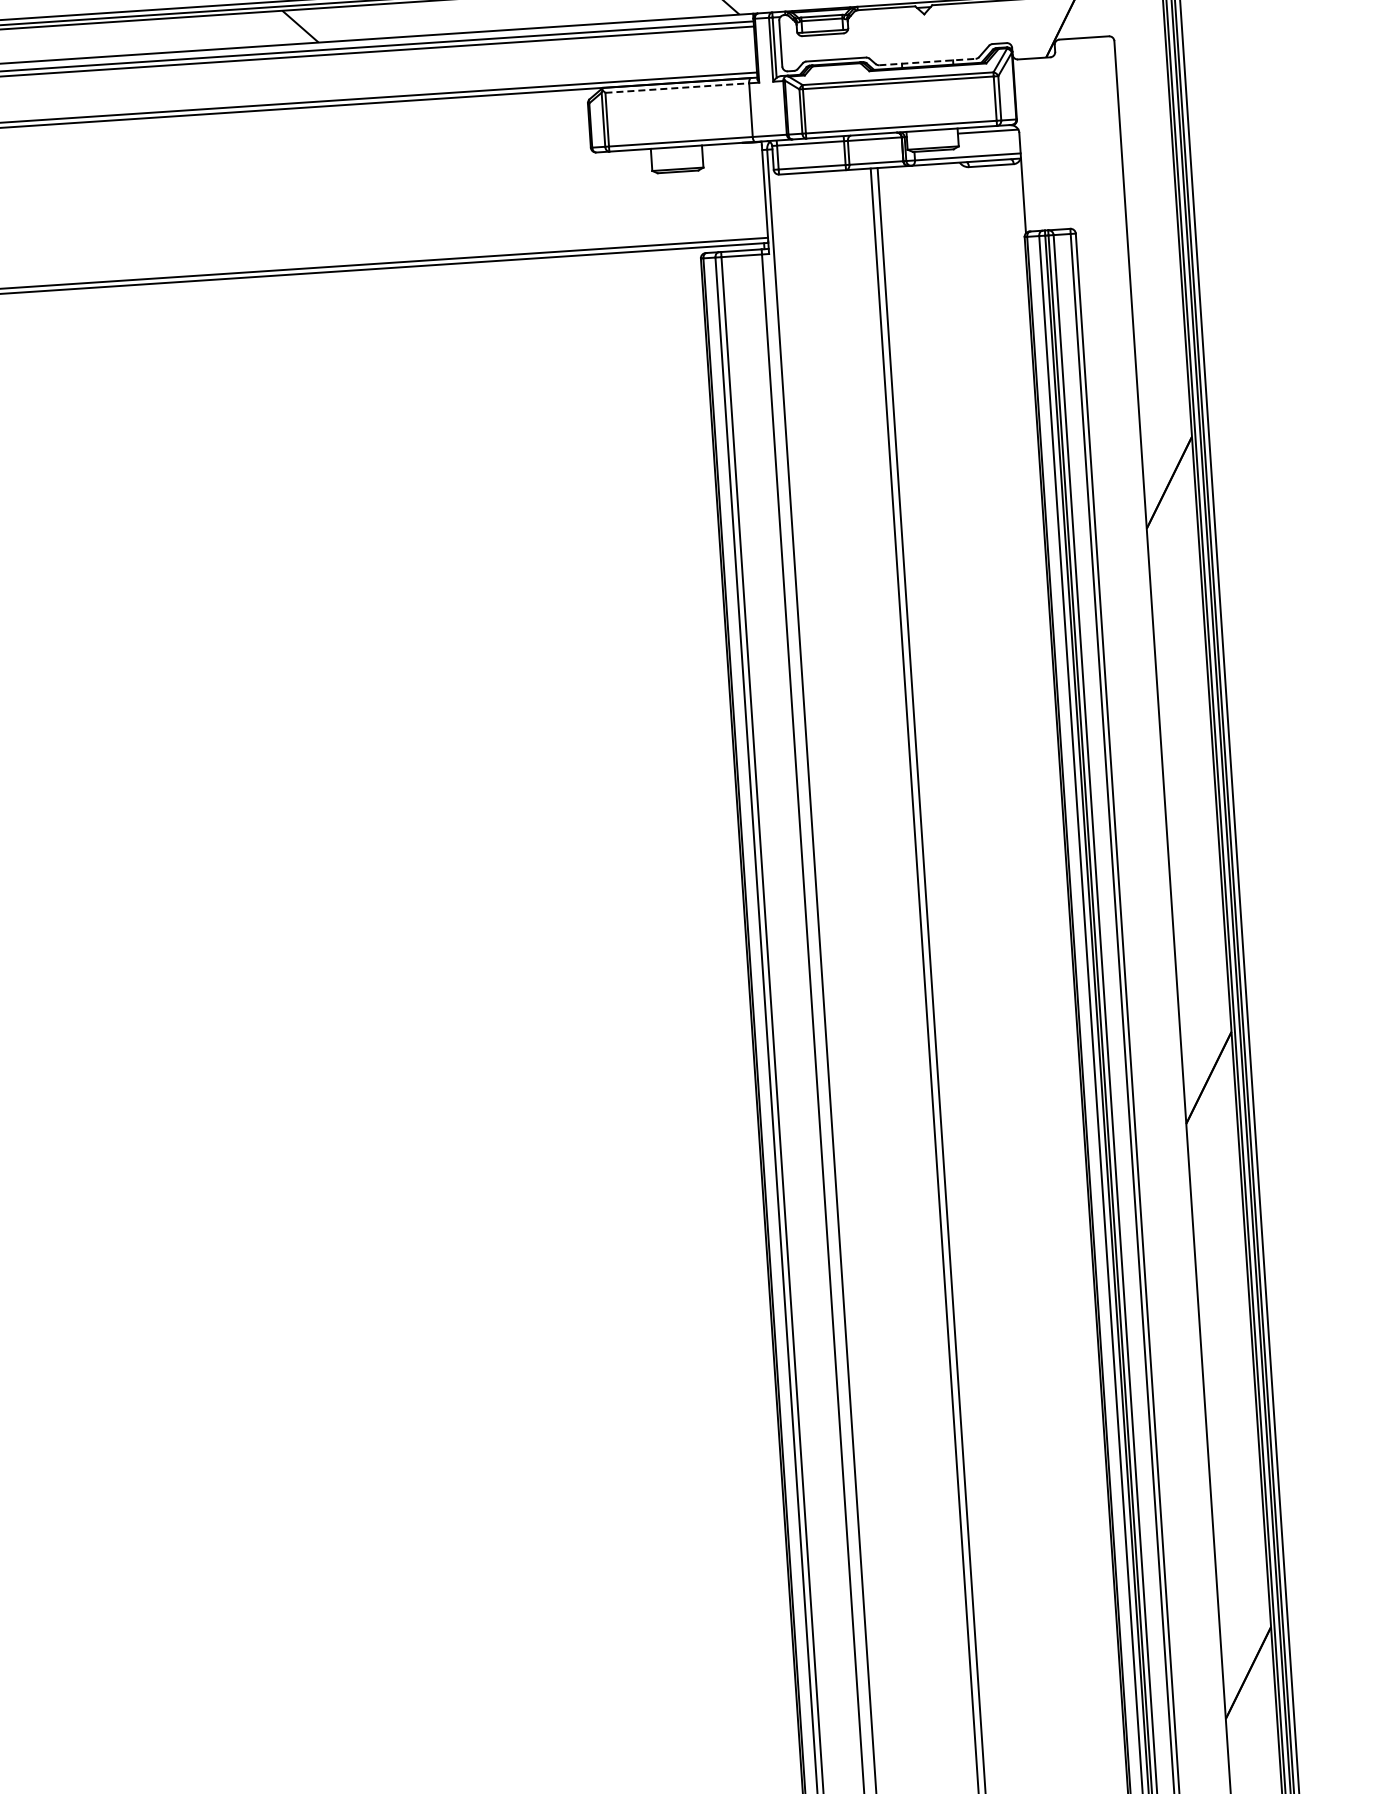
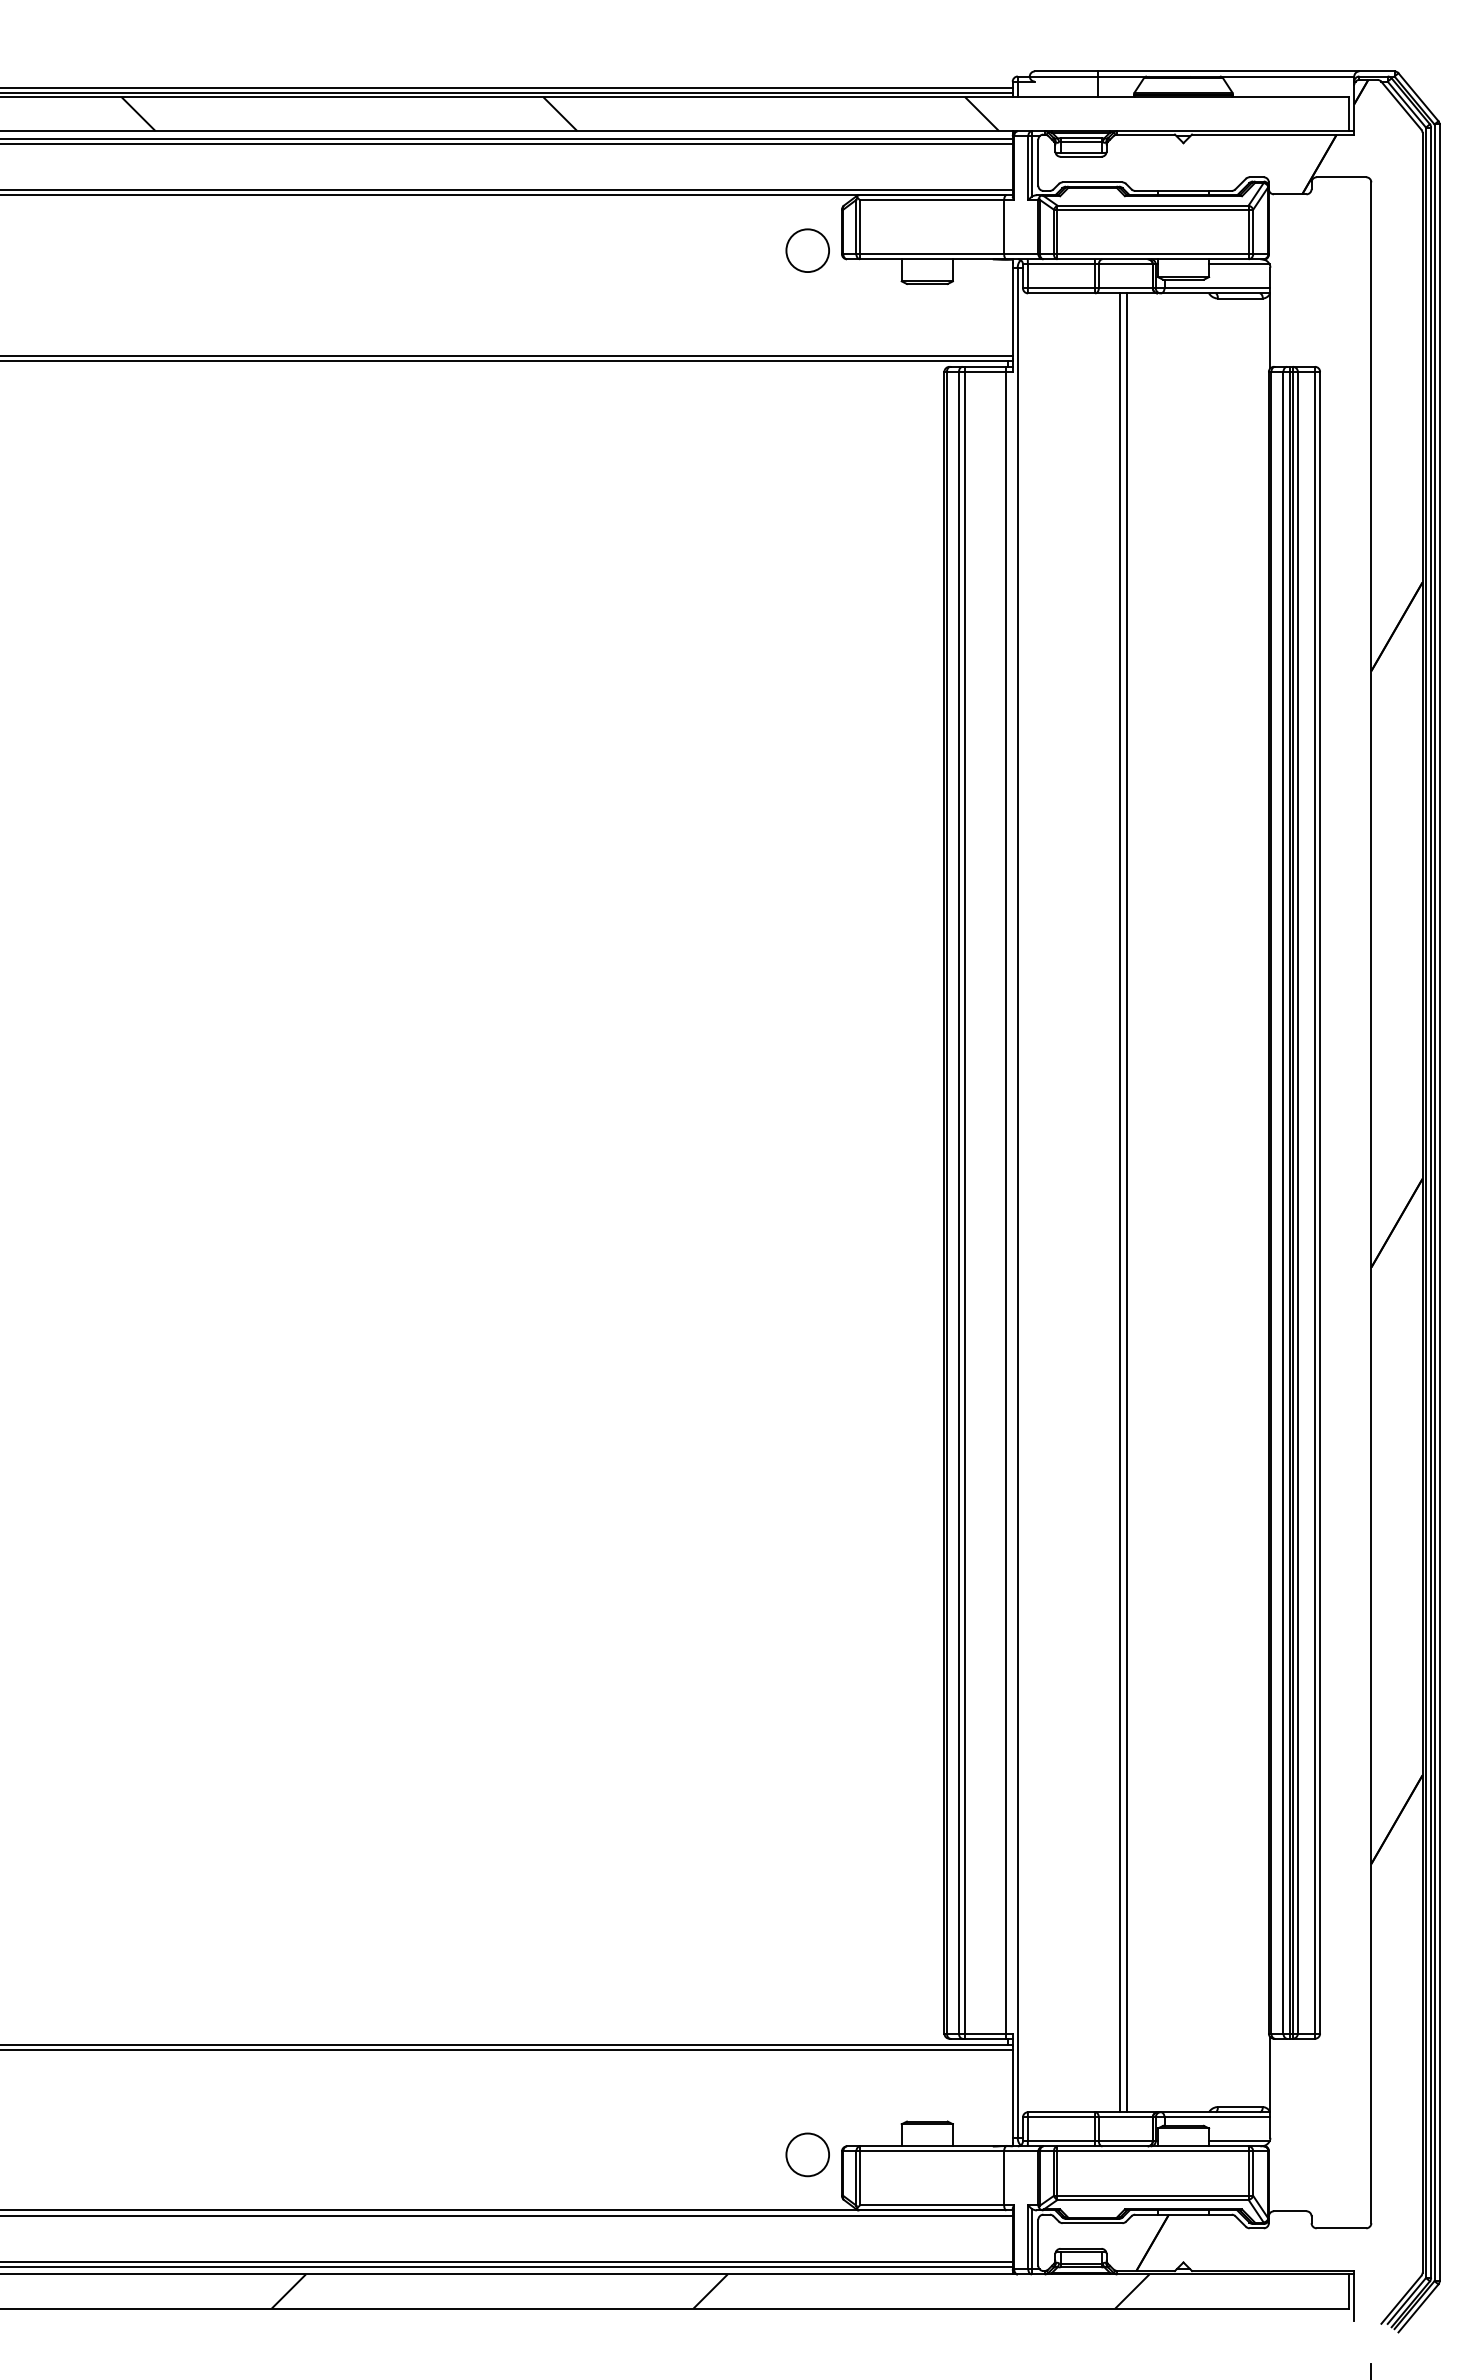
line: (927, 61) -> (1183, 190), dashed -> solid
line: (677, 88) -> (932, 200), dashed -> solid
circle: (556, 146) -> (807, 250), added

